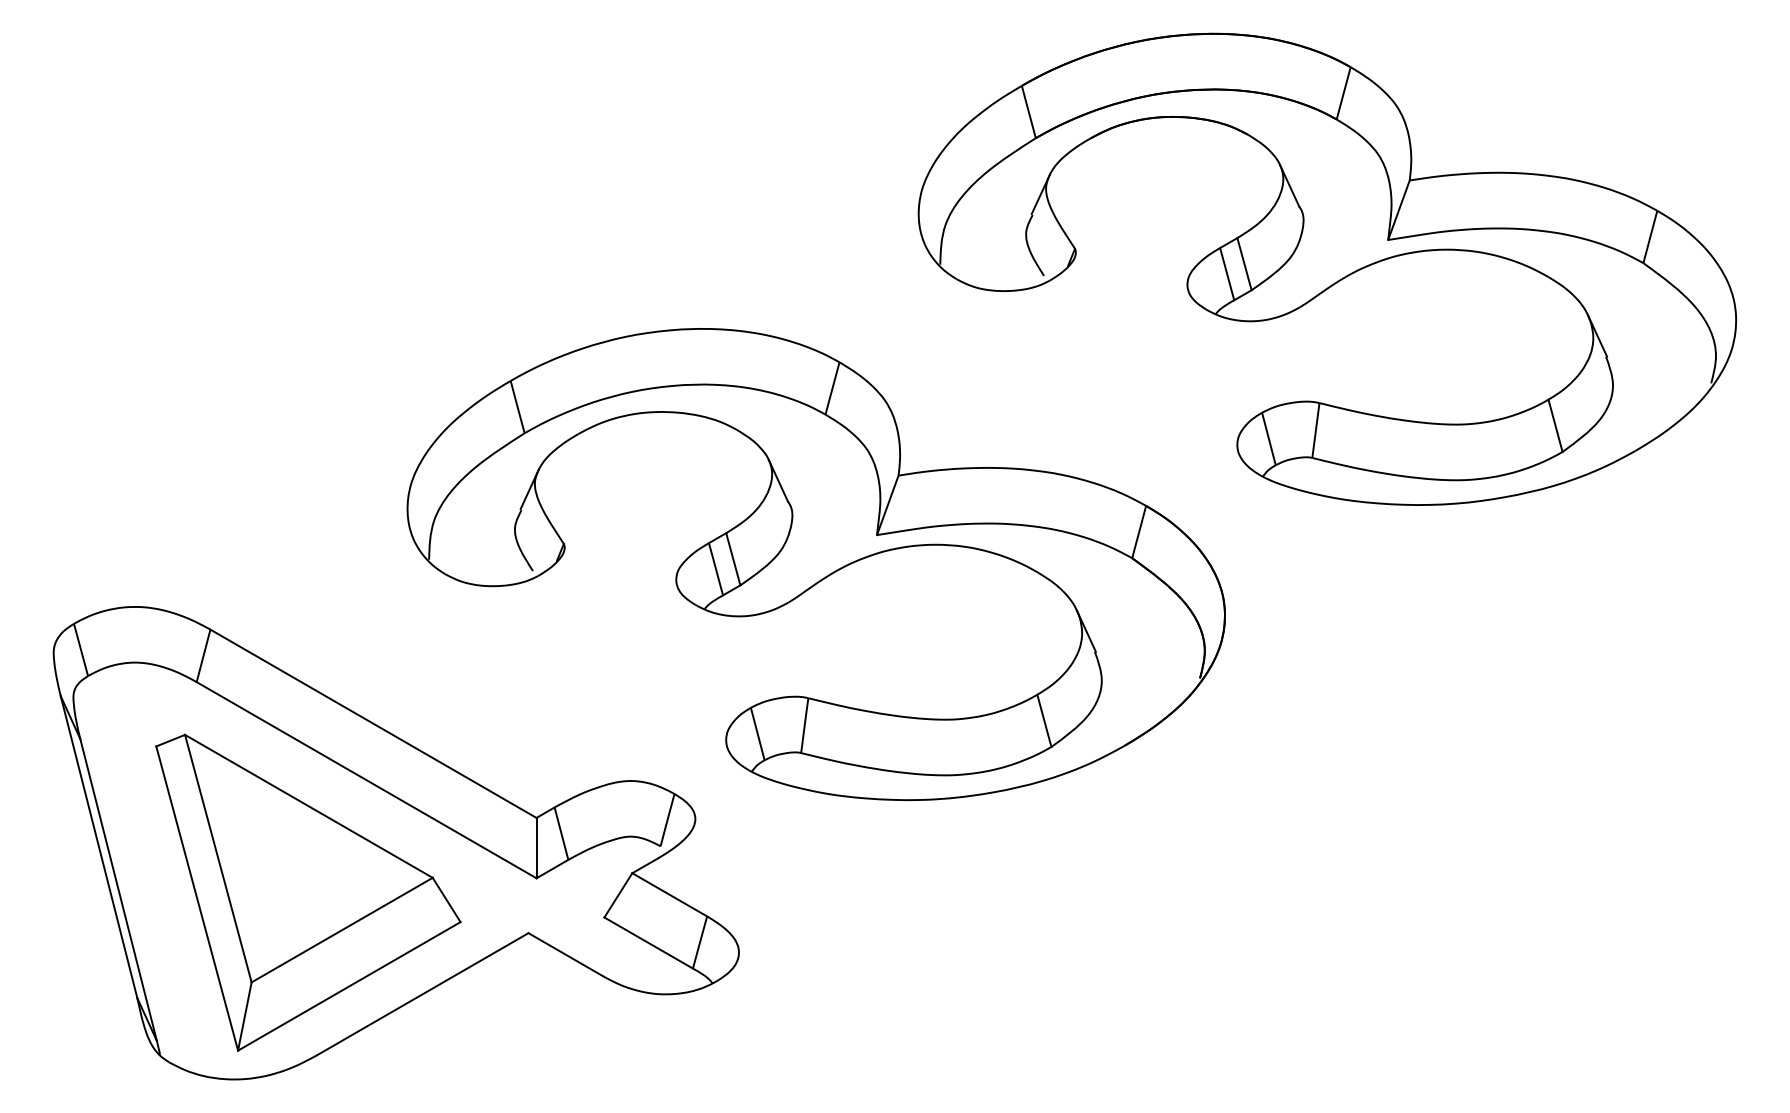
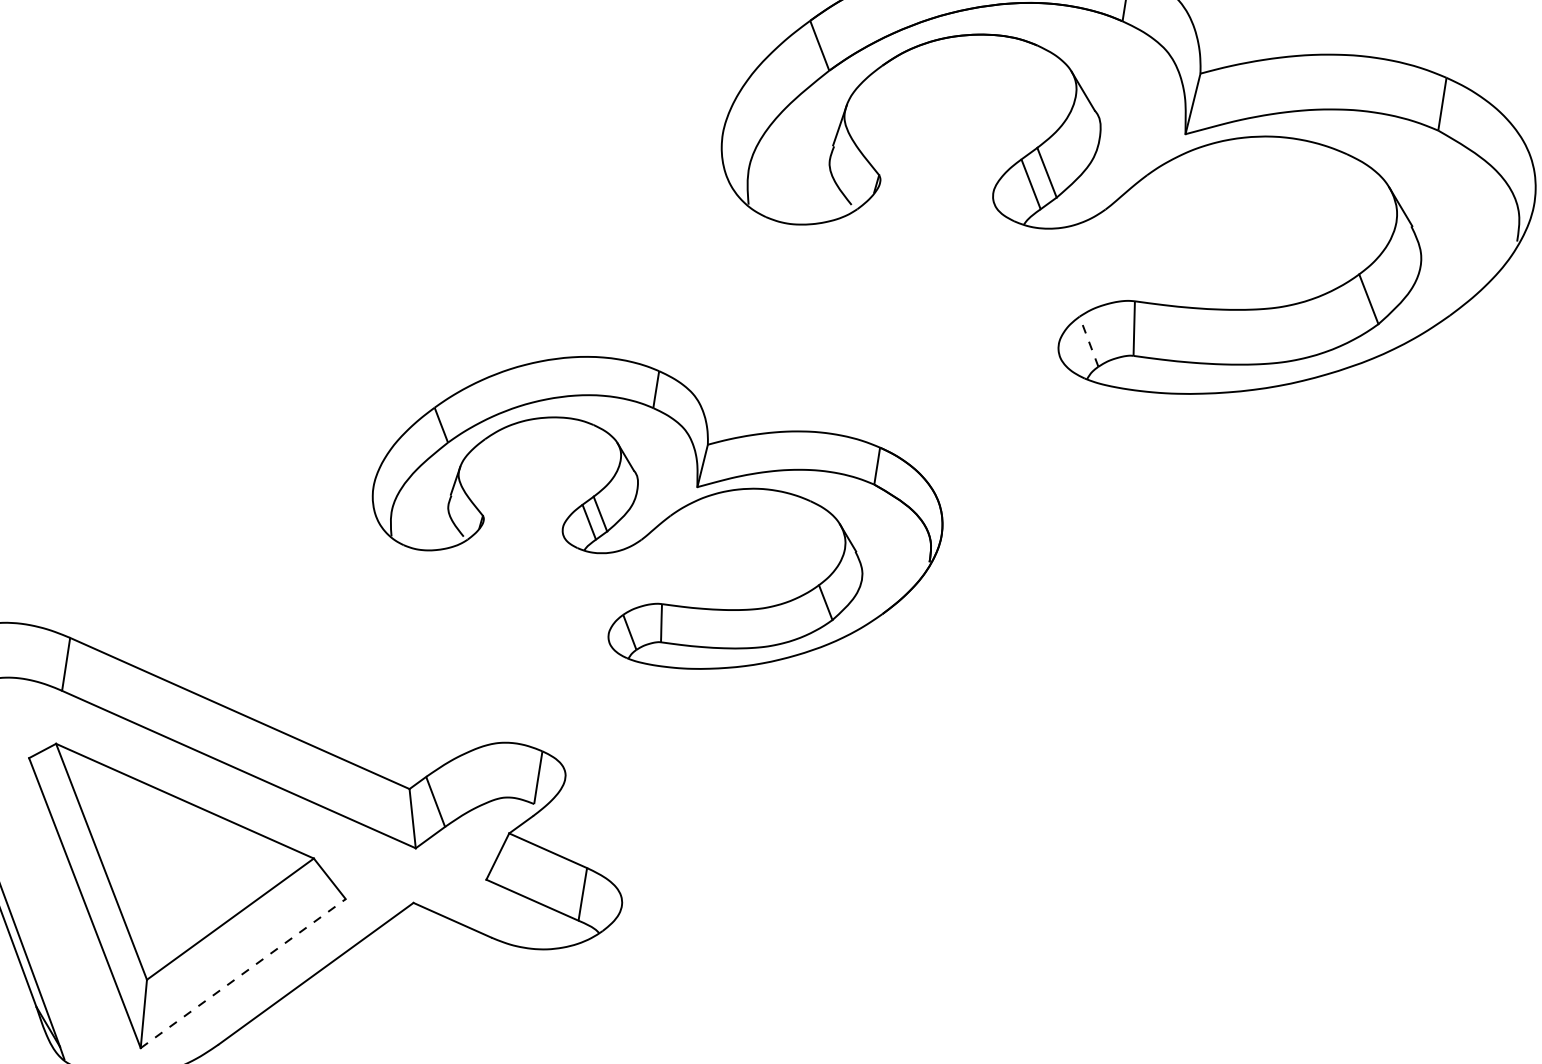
line: (1268, 439) -> (1088, 342), solid -> dashed
part: (815, 564) -> (657, 511), size x0.7
line: (349, 986) -> (243, 973), solid -> dashed

